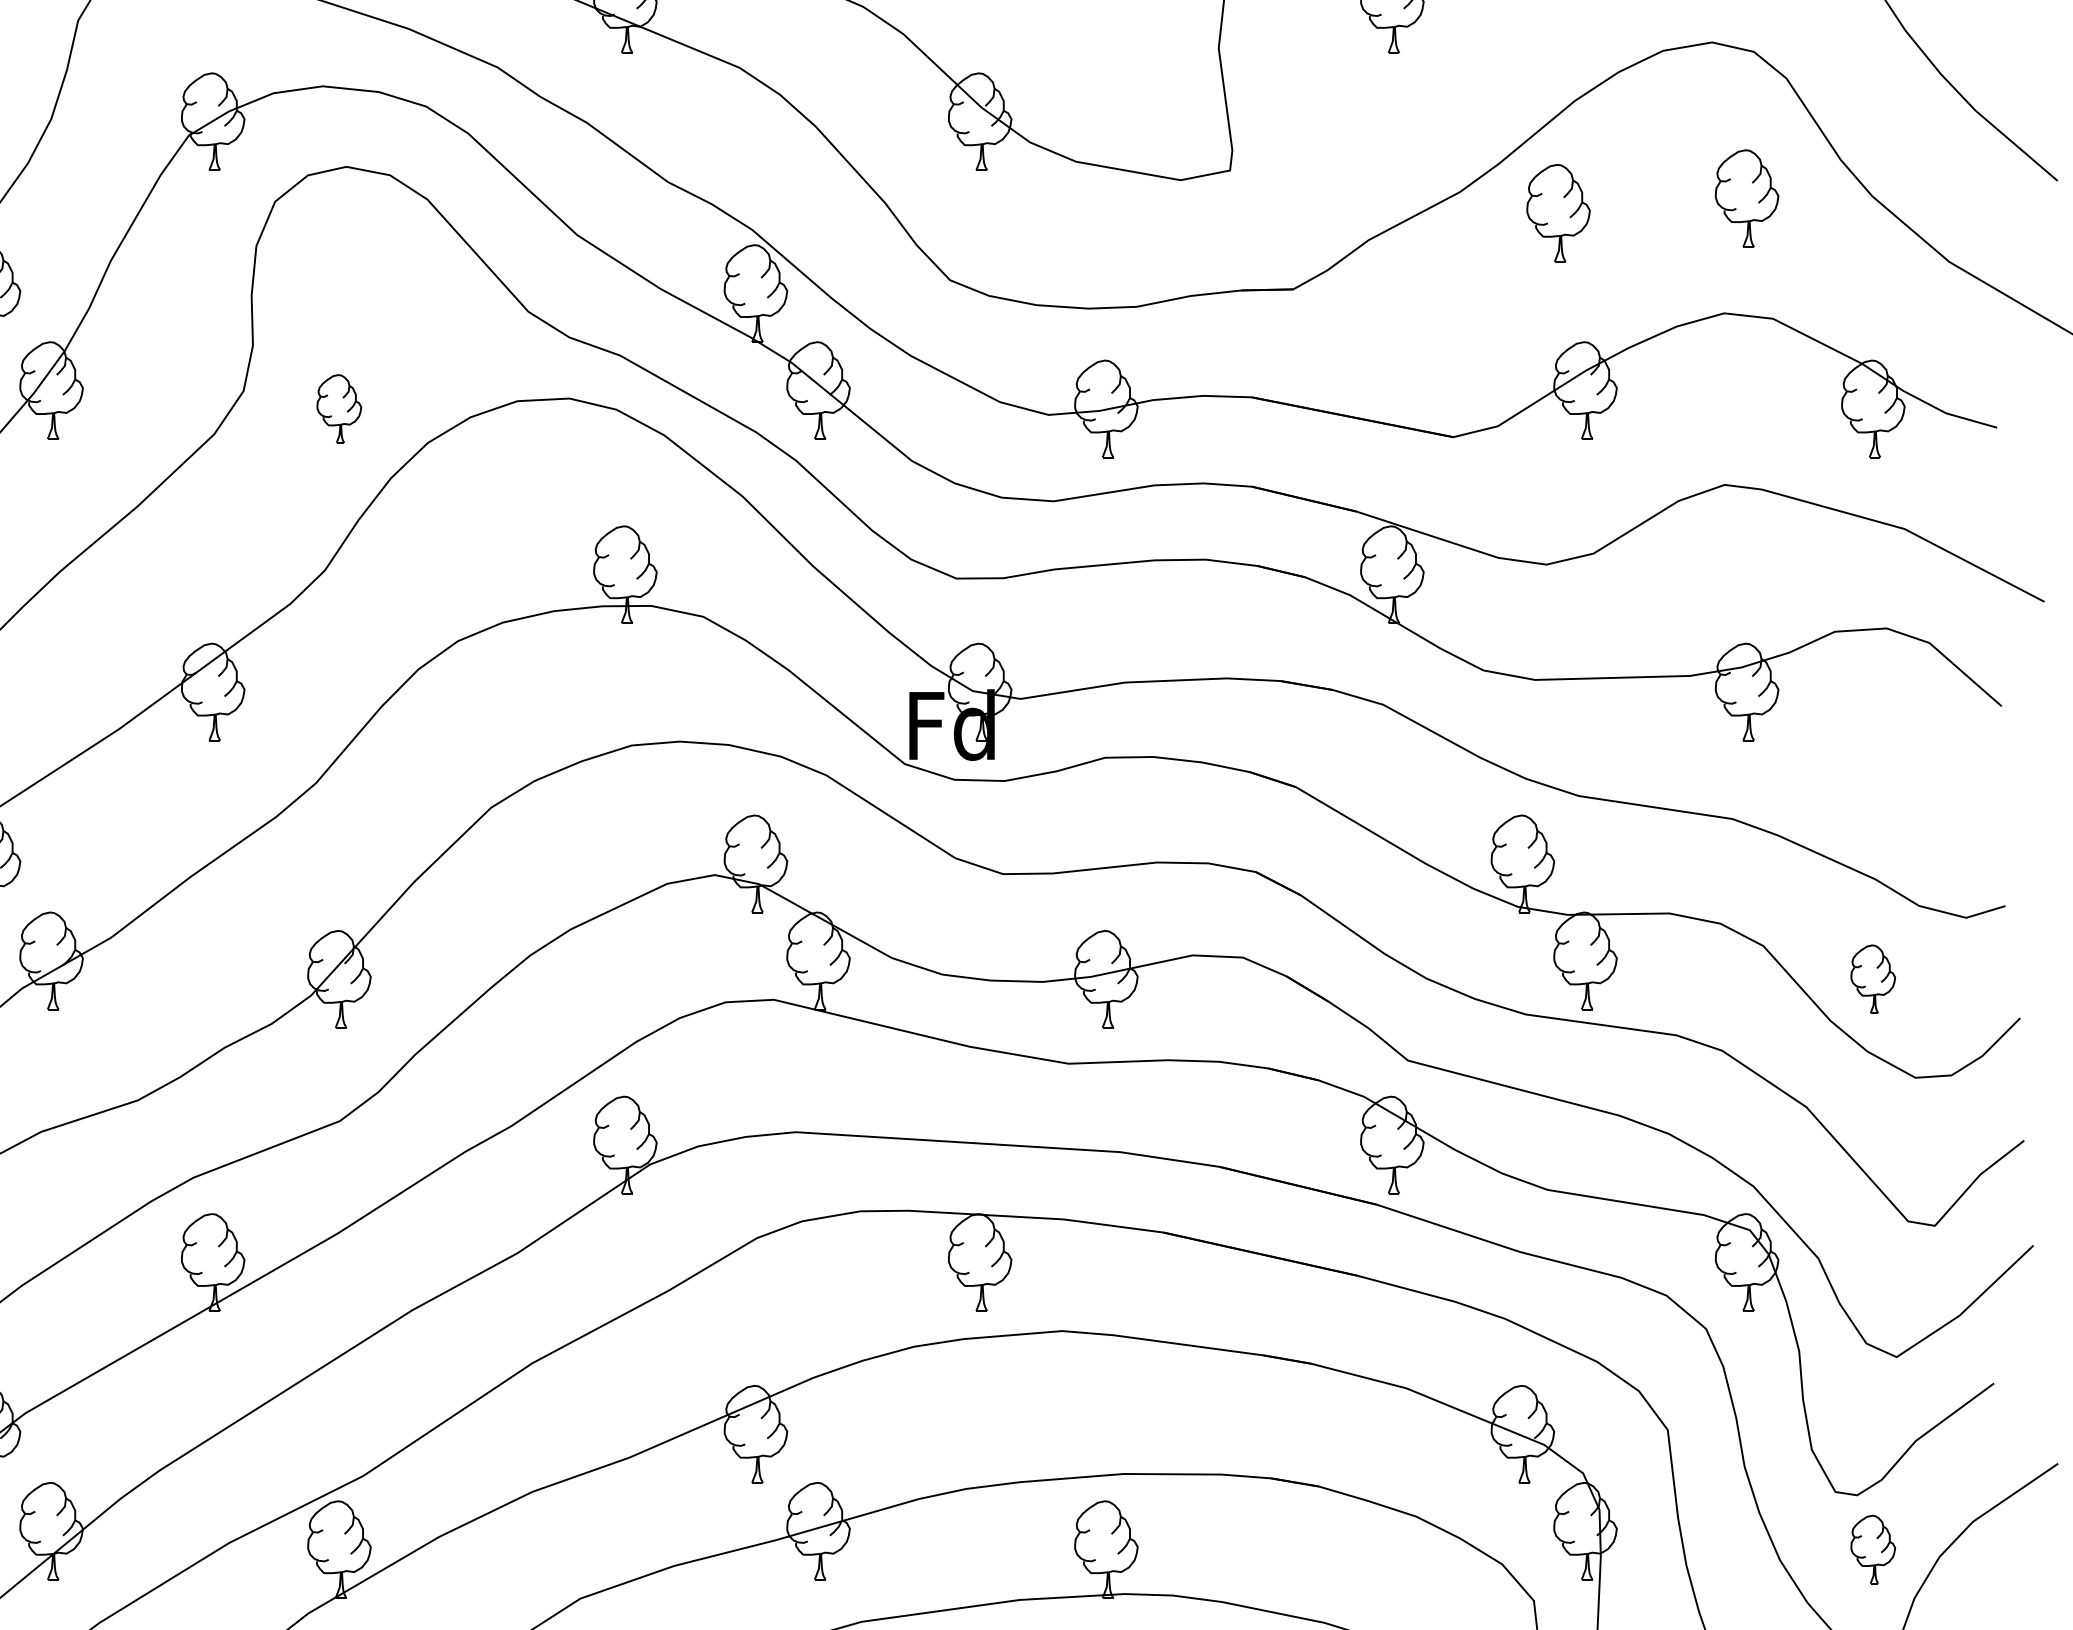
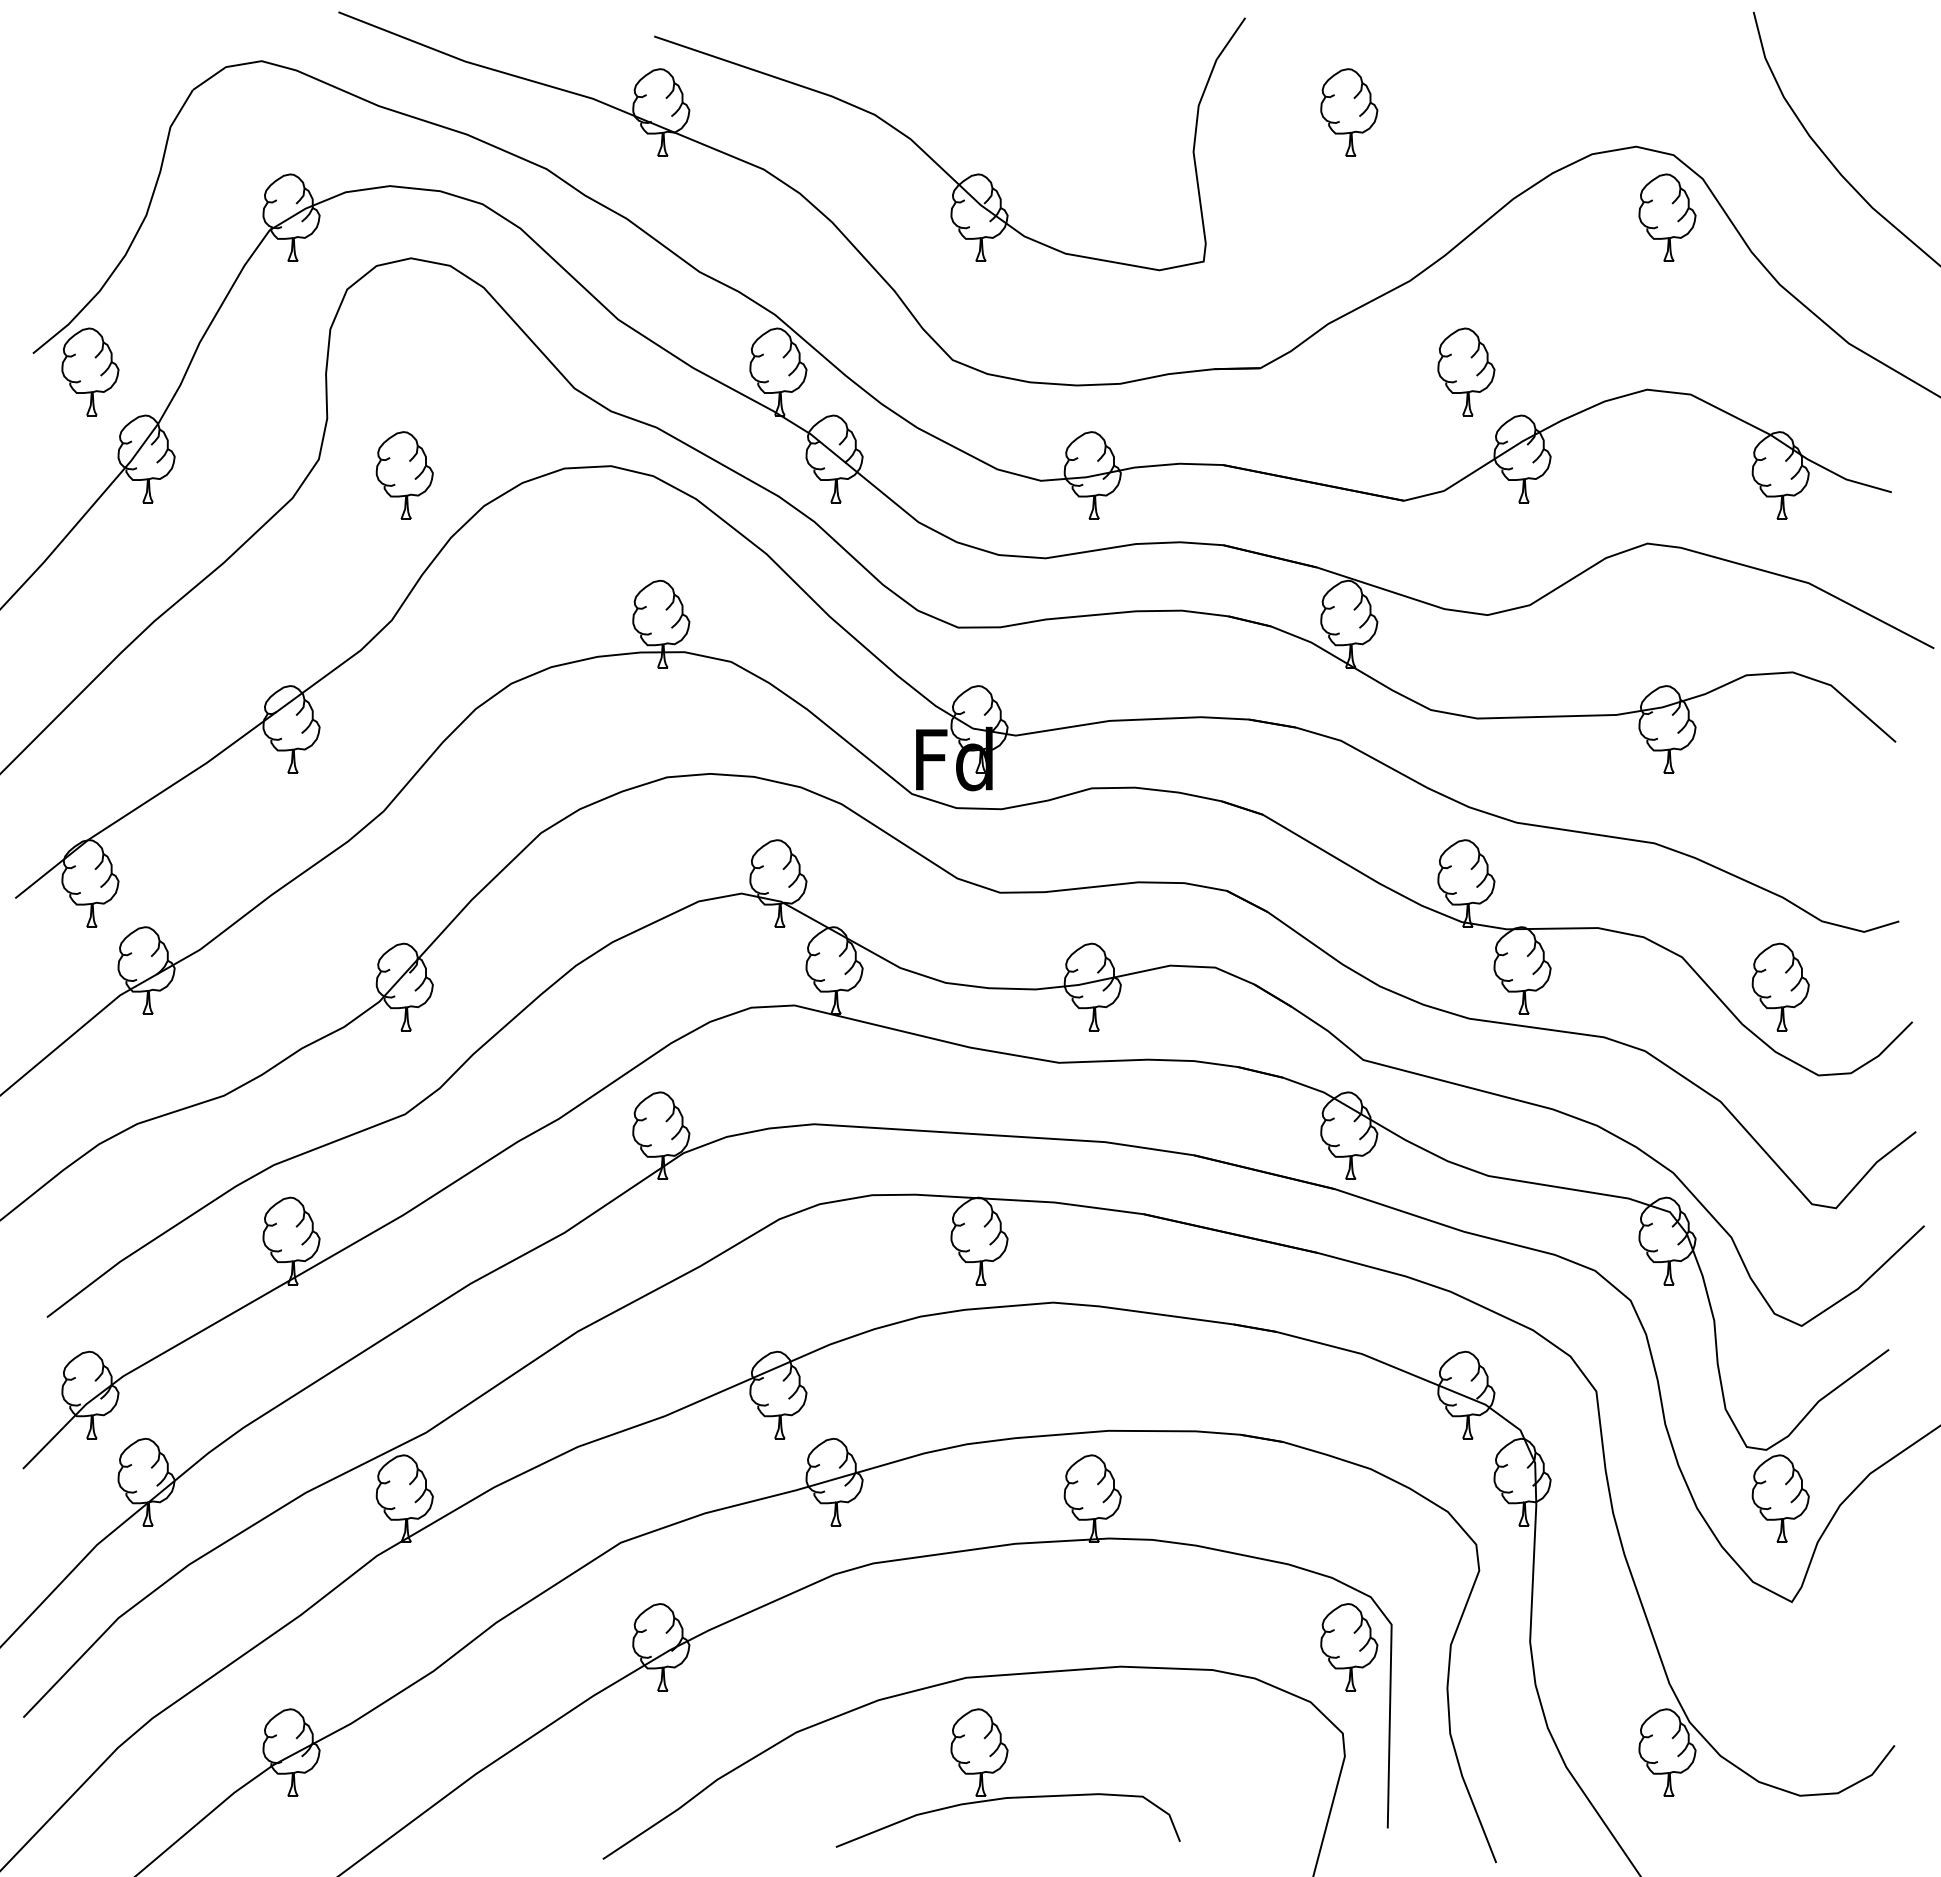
part: (1747, 198) -> (1667, 217), moved
part: (1558, 212) -> (1466, 371), moved
part: (339, 408) -> (404, 475), size x1.43
part: (1873, 978) -> (1780, 986), size x1.43
part: (1873, 1549) -> (1780, 1498), size x1.43

